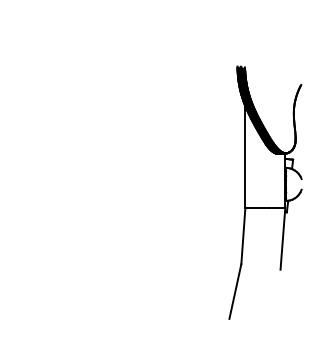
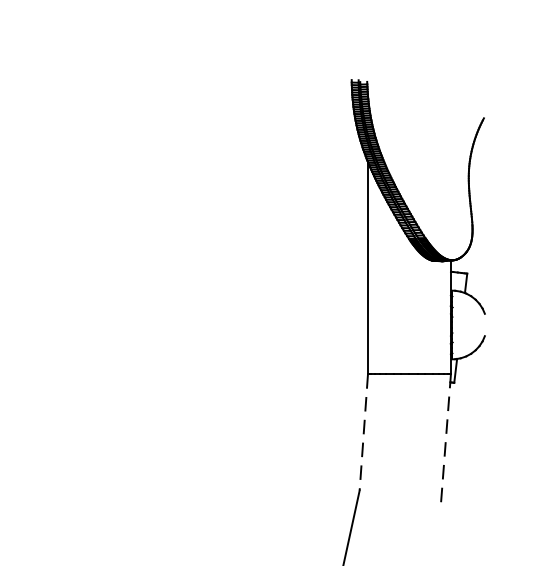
line: (243, 236) -> (364, 433), solid -> dashed
line: (282, 238) -> (445, 437), solid -> dashed

